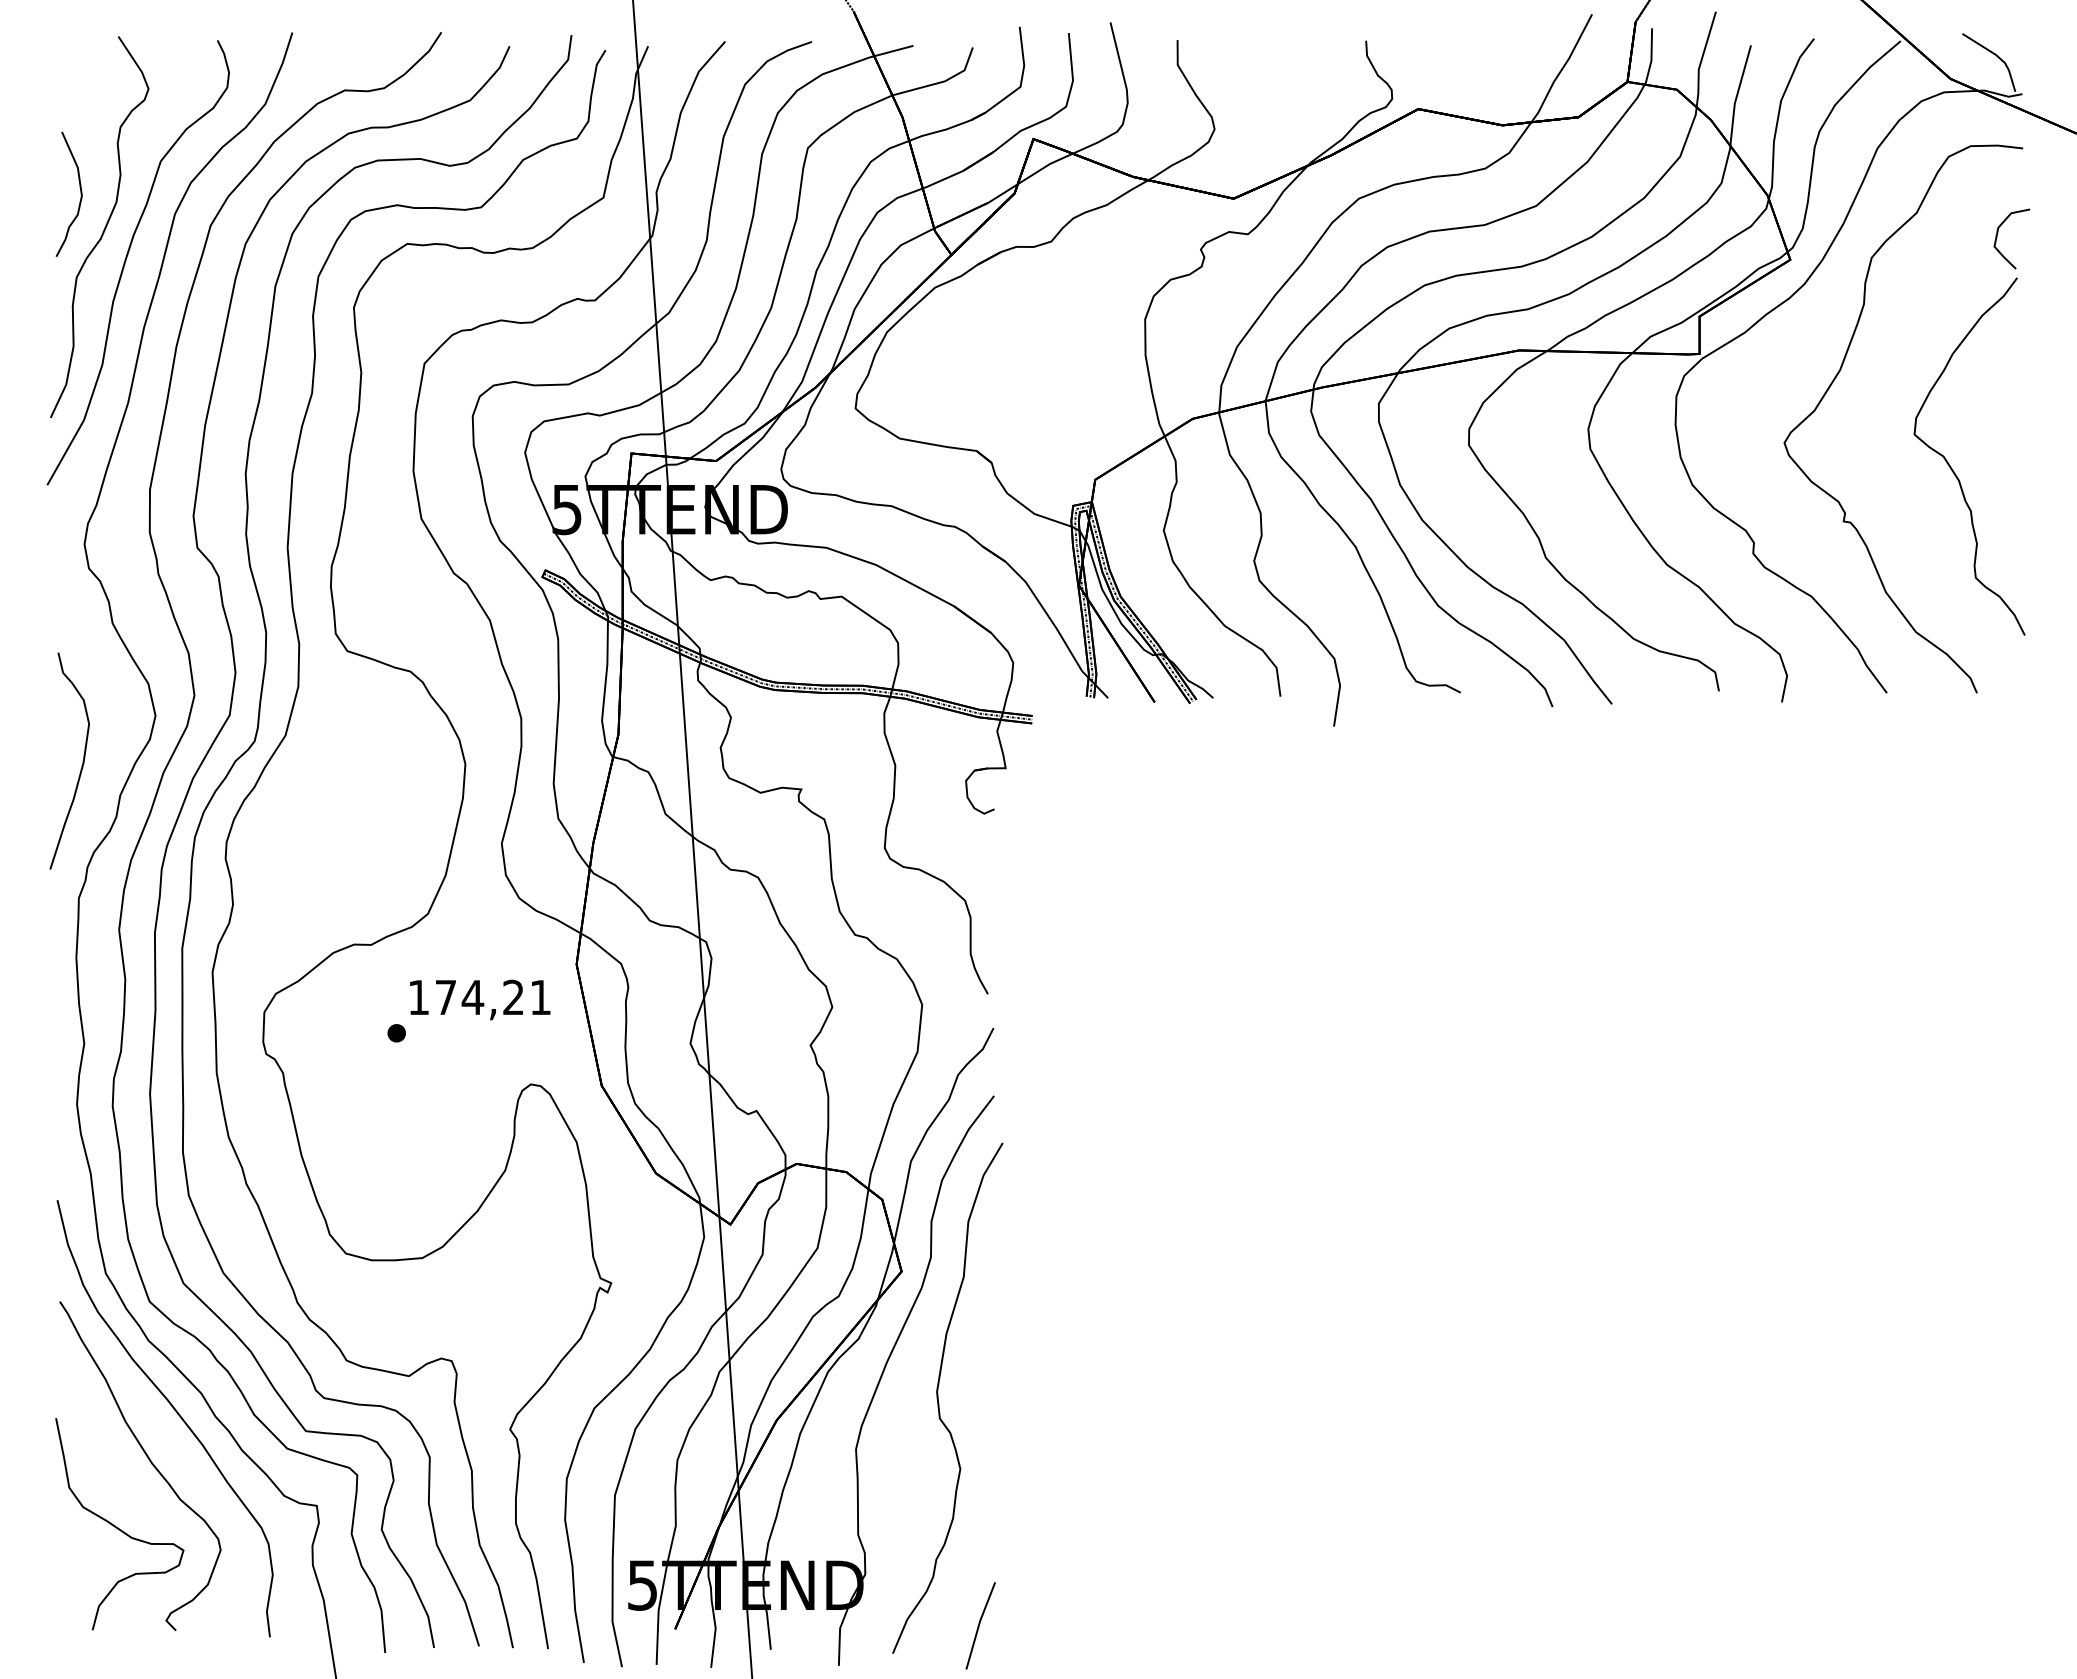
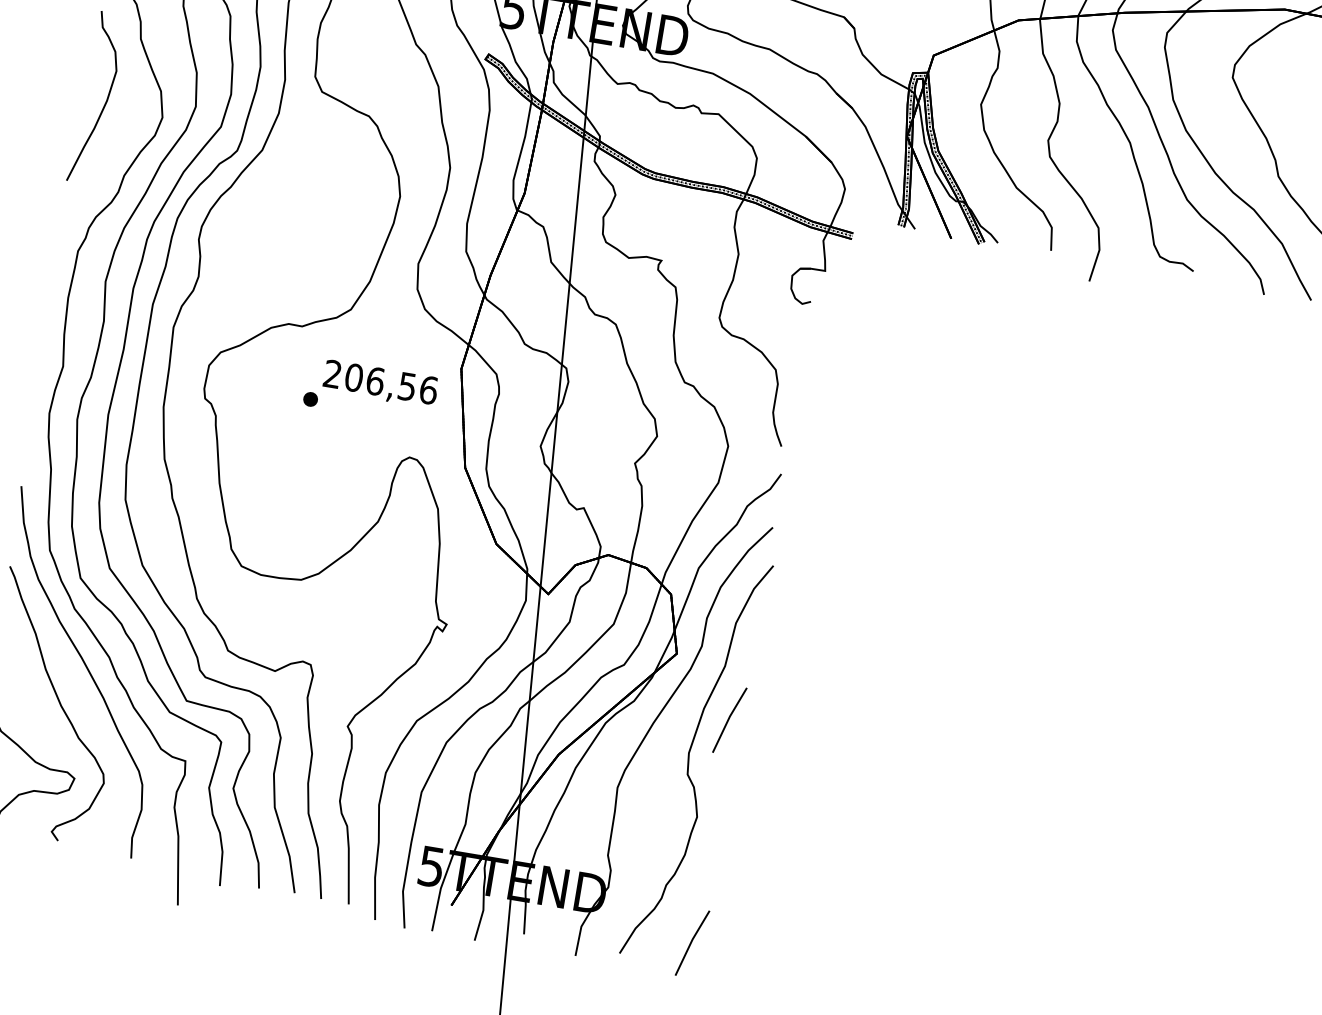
curve: (81, 765) -> (105, 102), moved
text: (479, 997) -> (380, 382), 174,21 -> 206,56
line: (980, 1341) -> (729, 719), added

